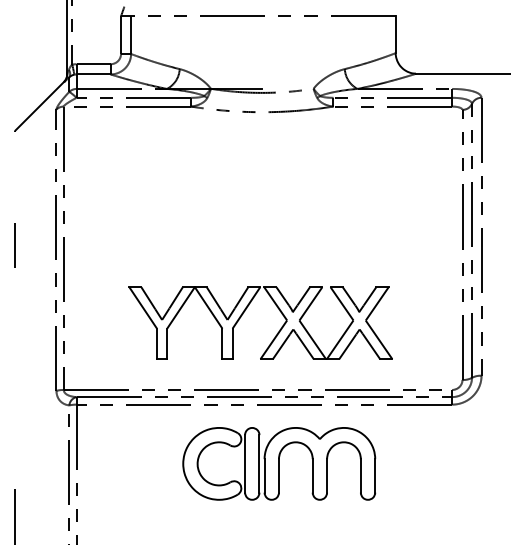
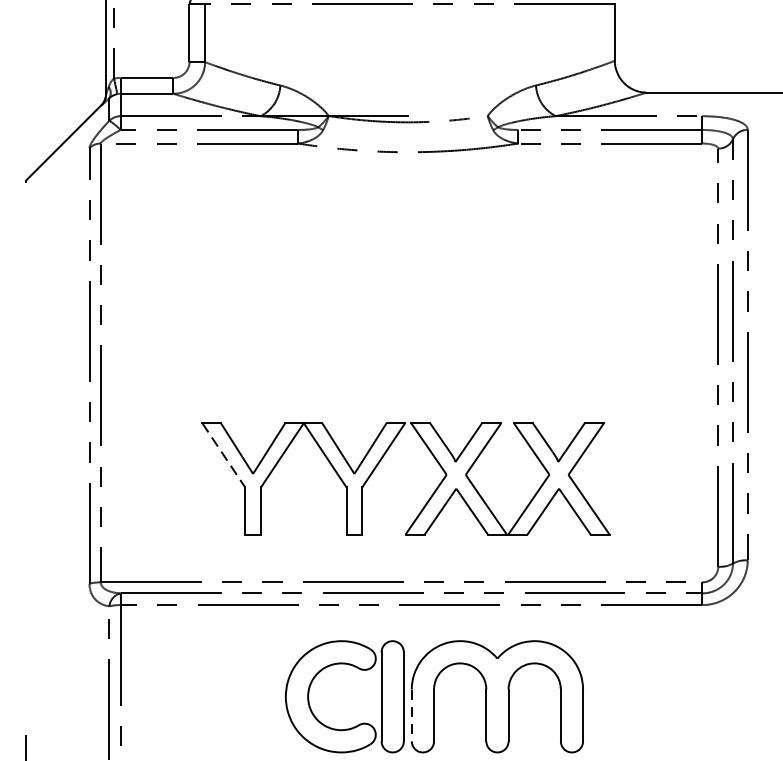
line: (14, 245) -> (24, 358), removed
line: (143, 308) -> (224, 456), solid -> dashed
line: (264, 475) -> (411, 714), solid -> dashed

